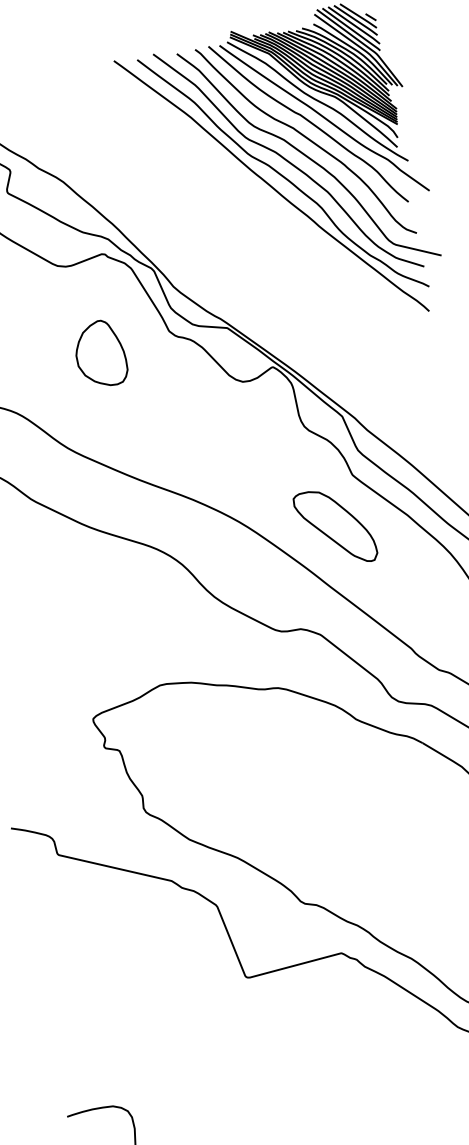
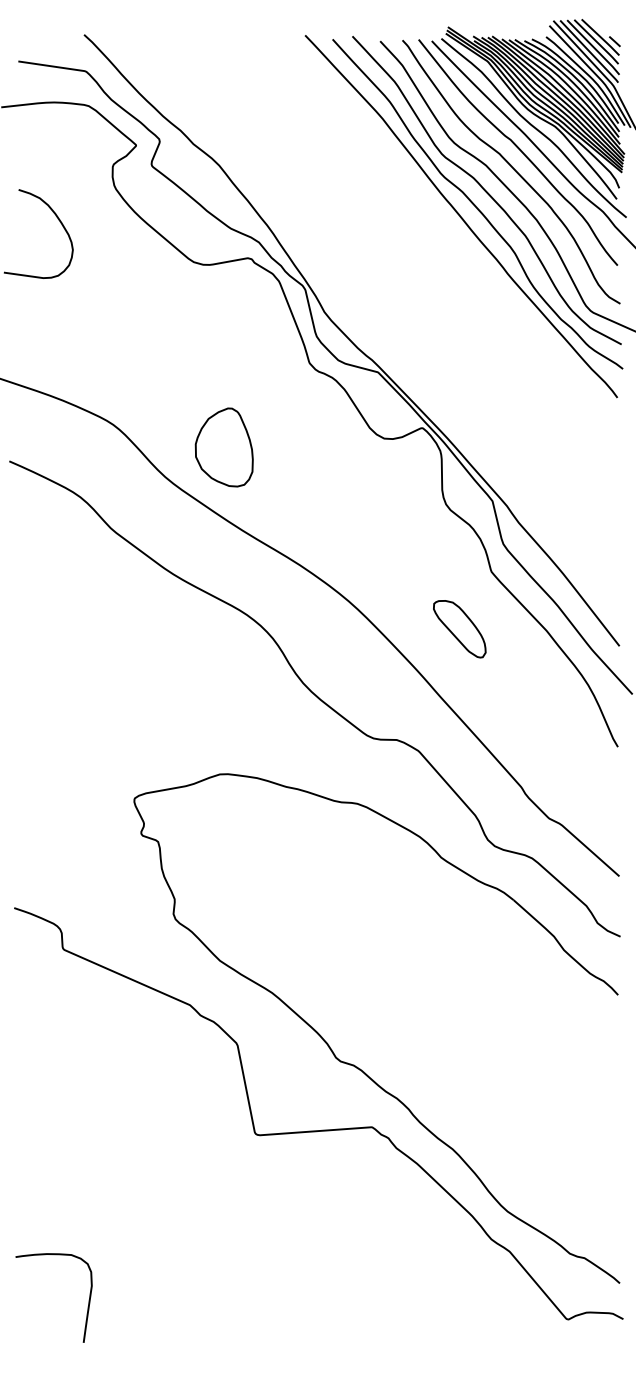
part: (99, 354) -> (223, 447), moved
part: (335, 527) -> (459, 629), size x0.6

